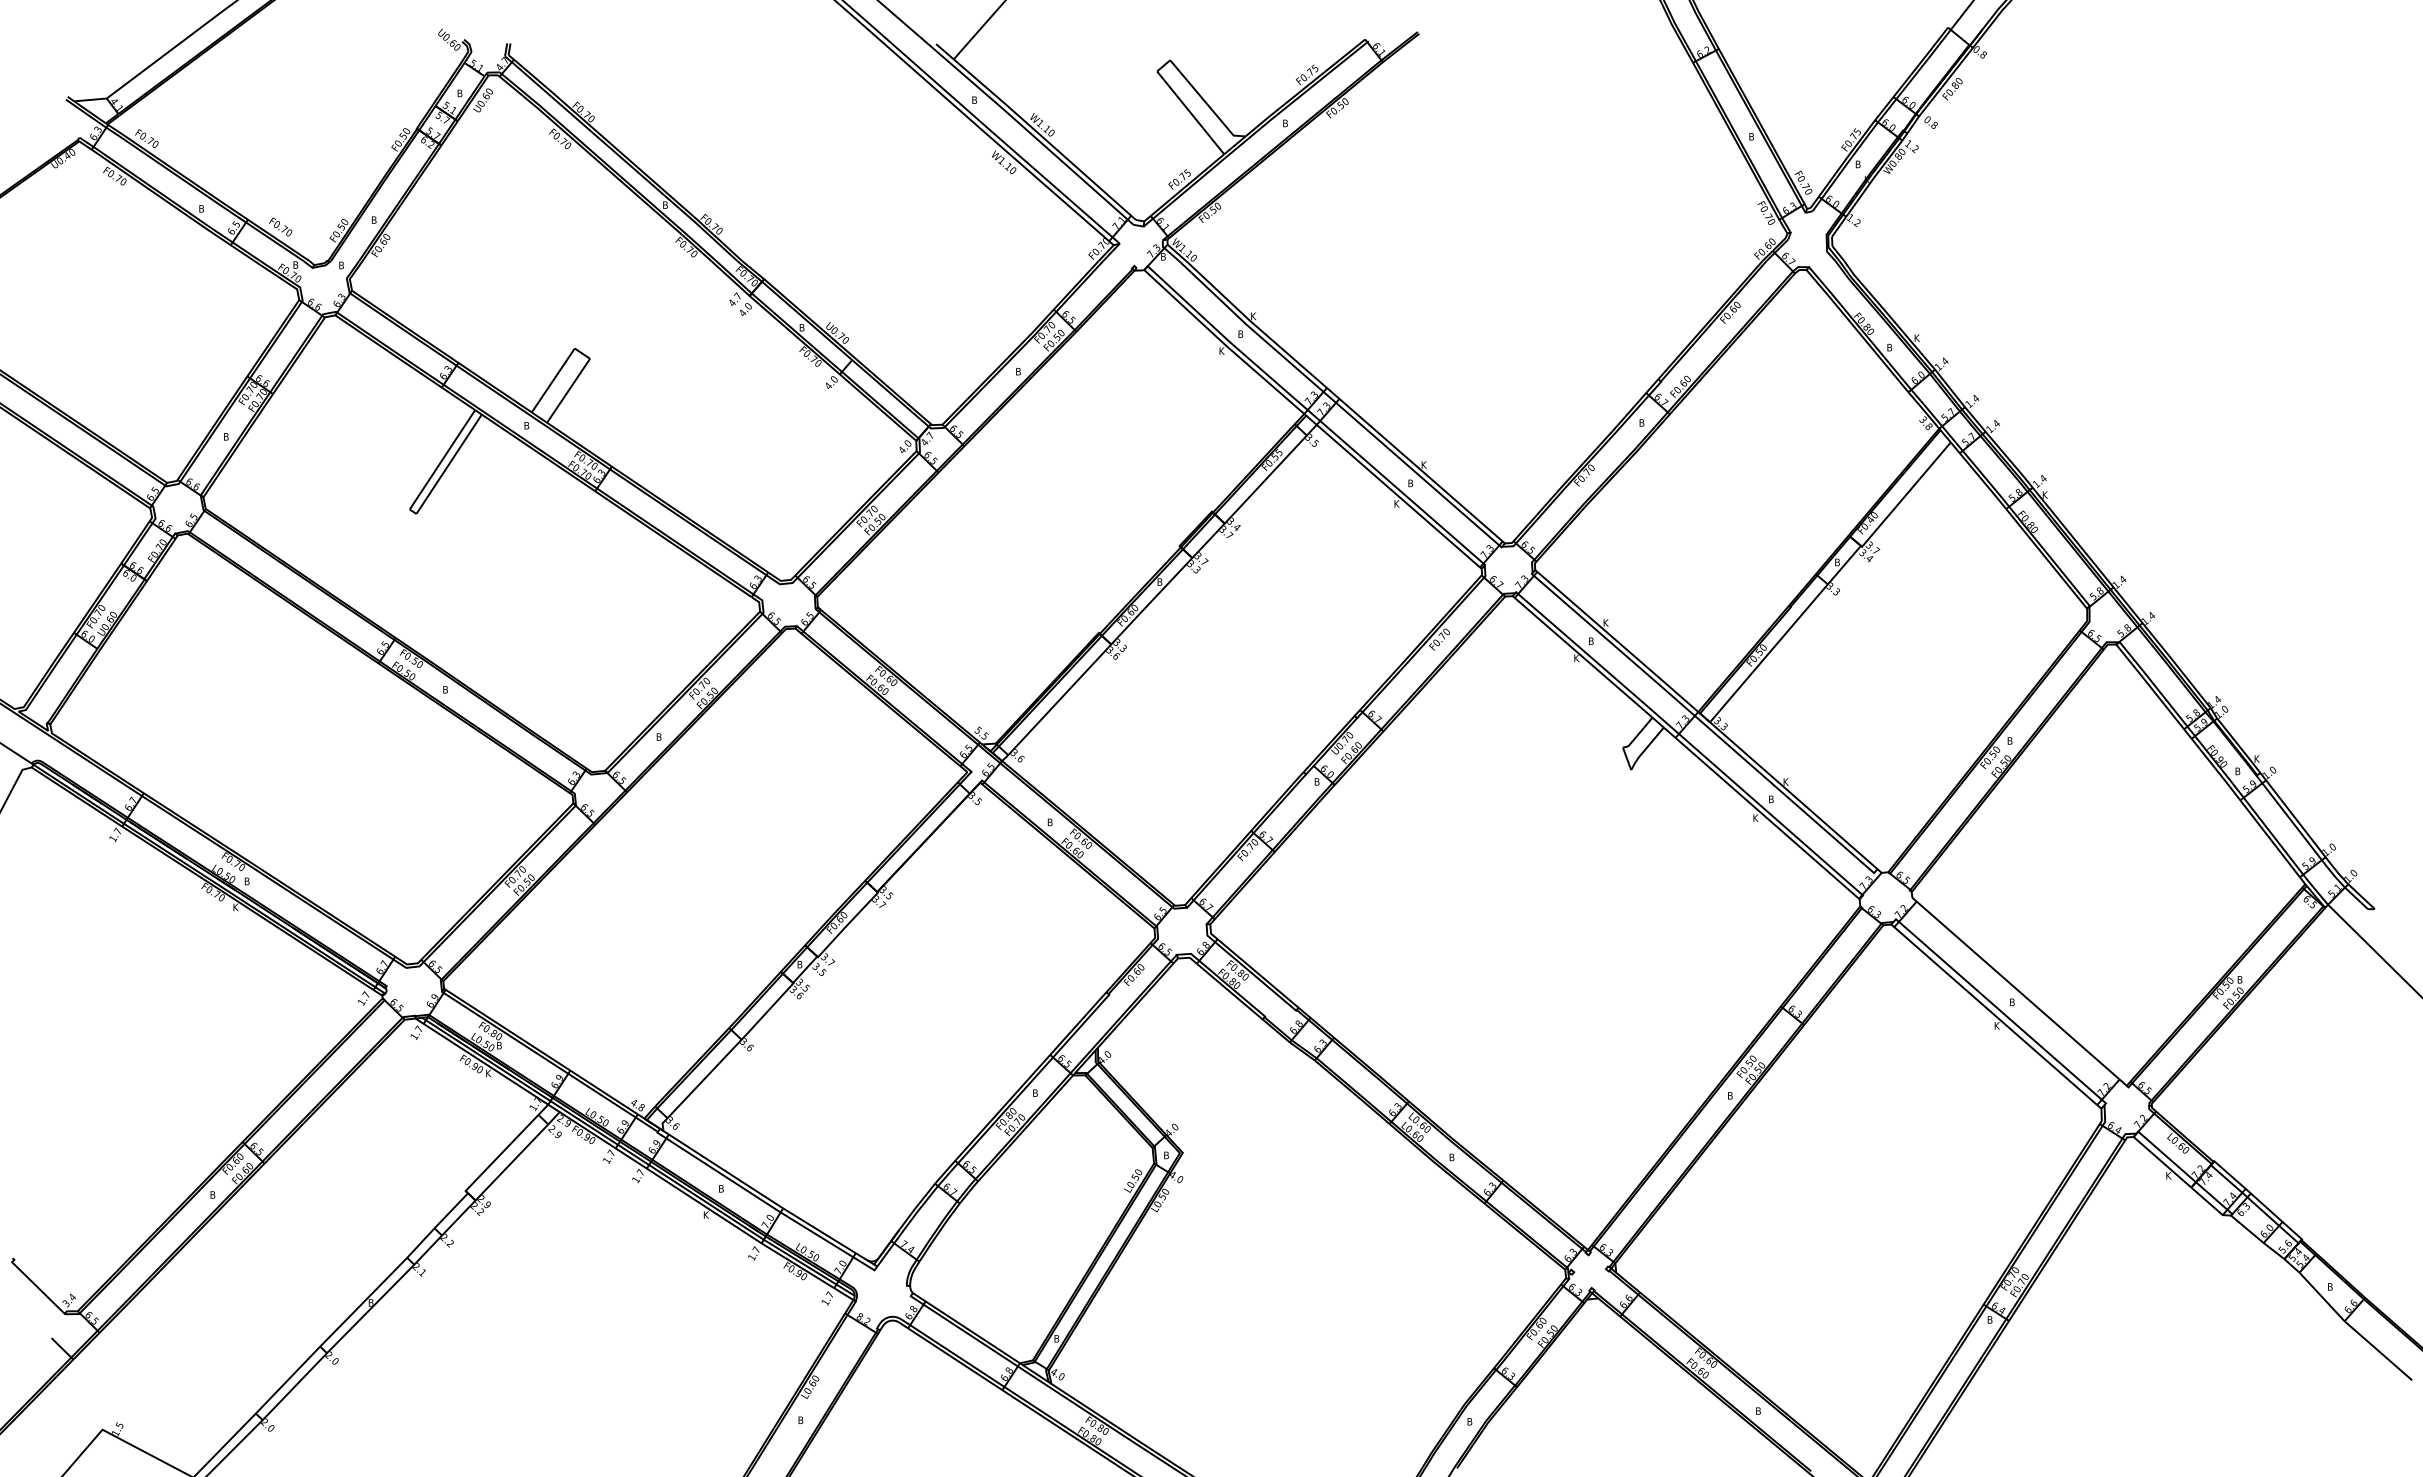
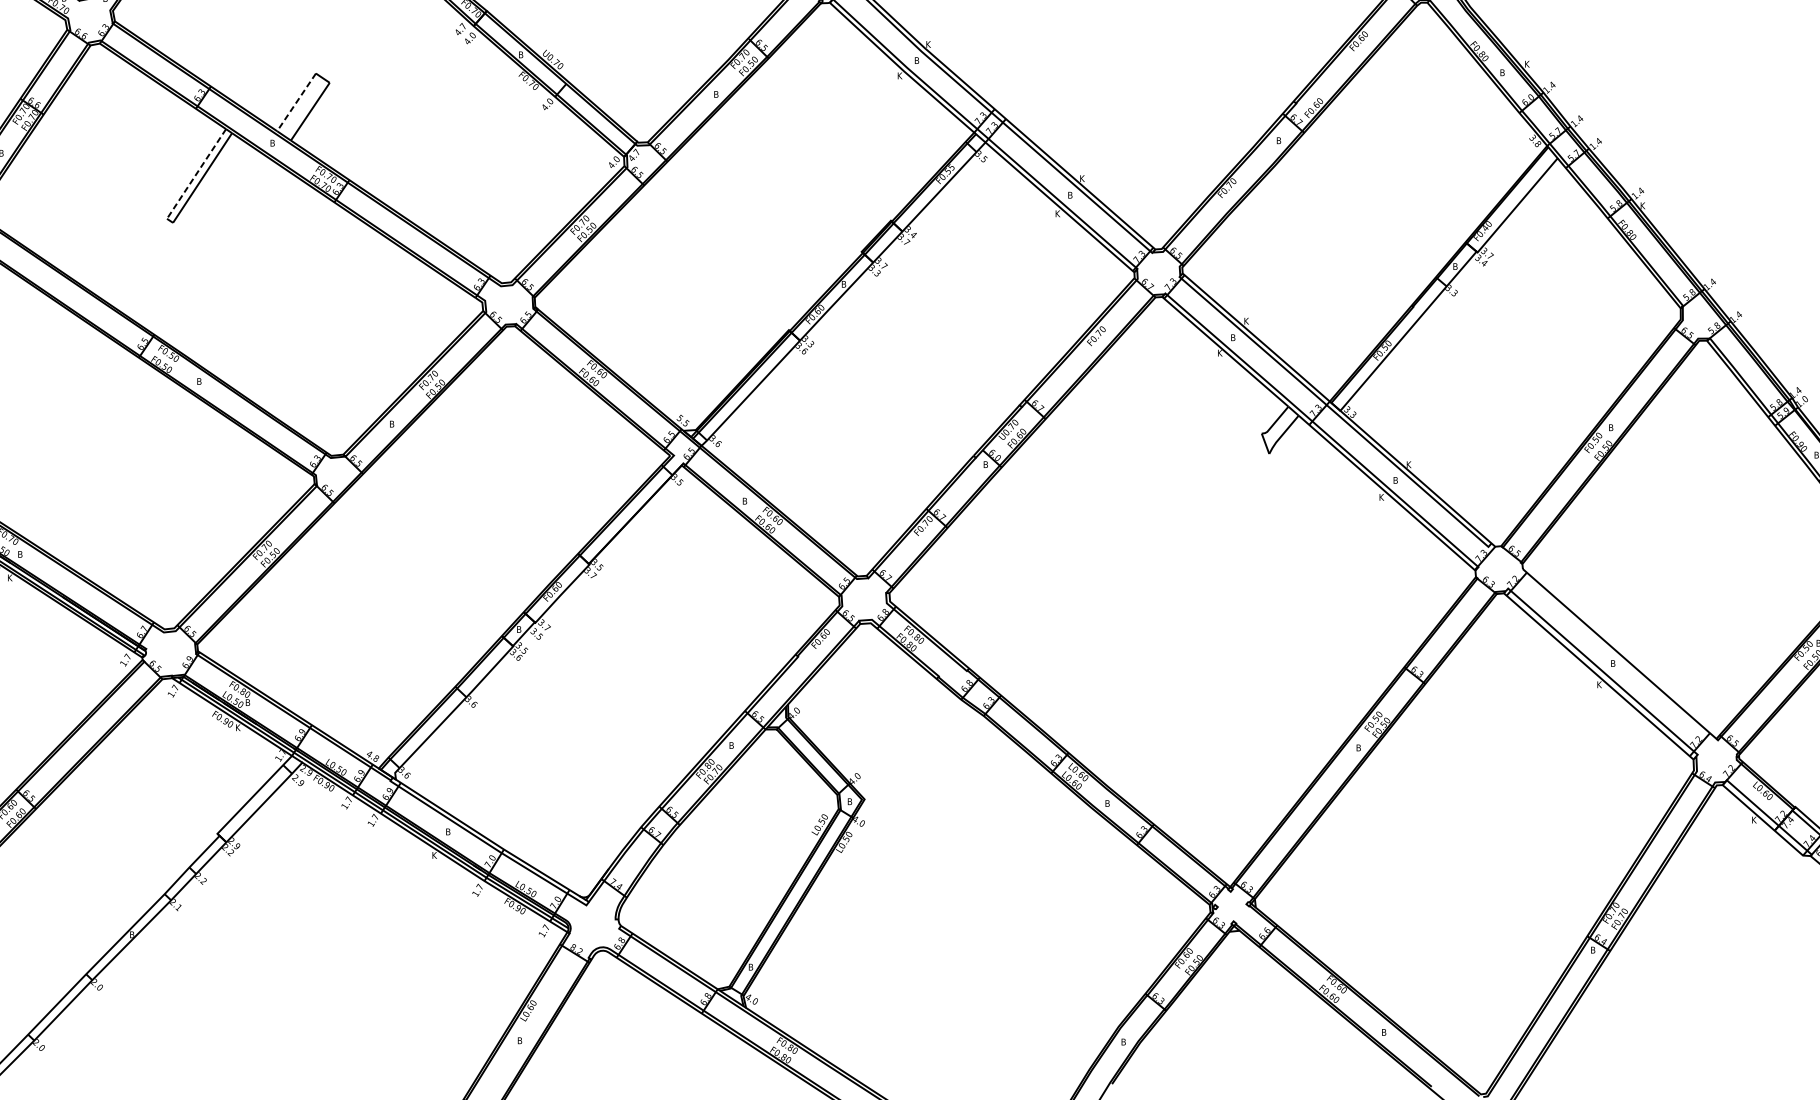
line: (553, 380) -> (296, 102), solid -> dashed
line: (442, 459) -> (196, 173), solid -> dashed

